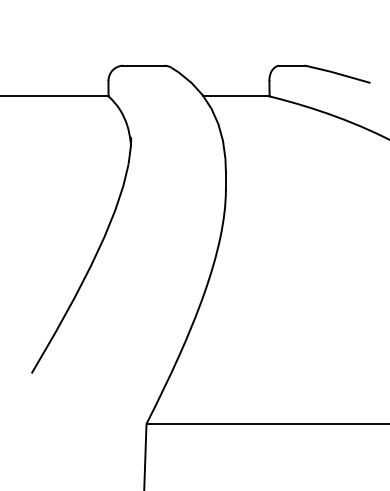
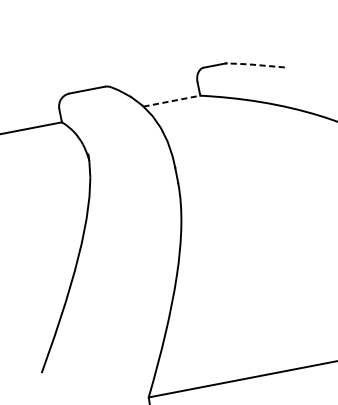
line: (337, 73) -> (254, 64), solid -> dashed
line: (237, 96) -> (172, 101), solid -> dashed

